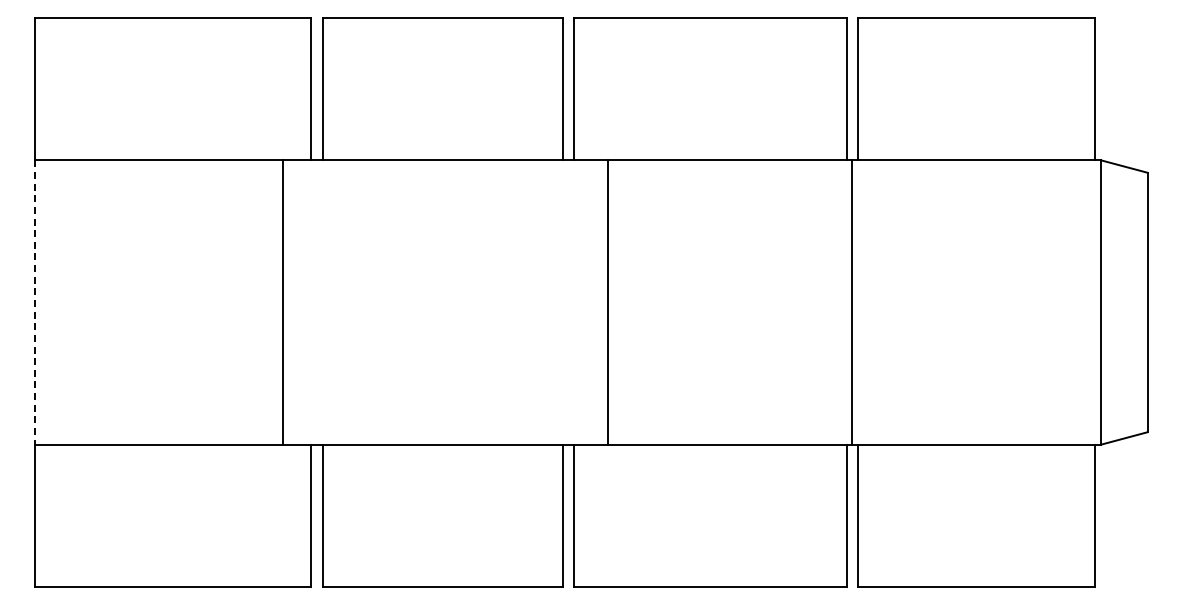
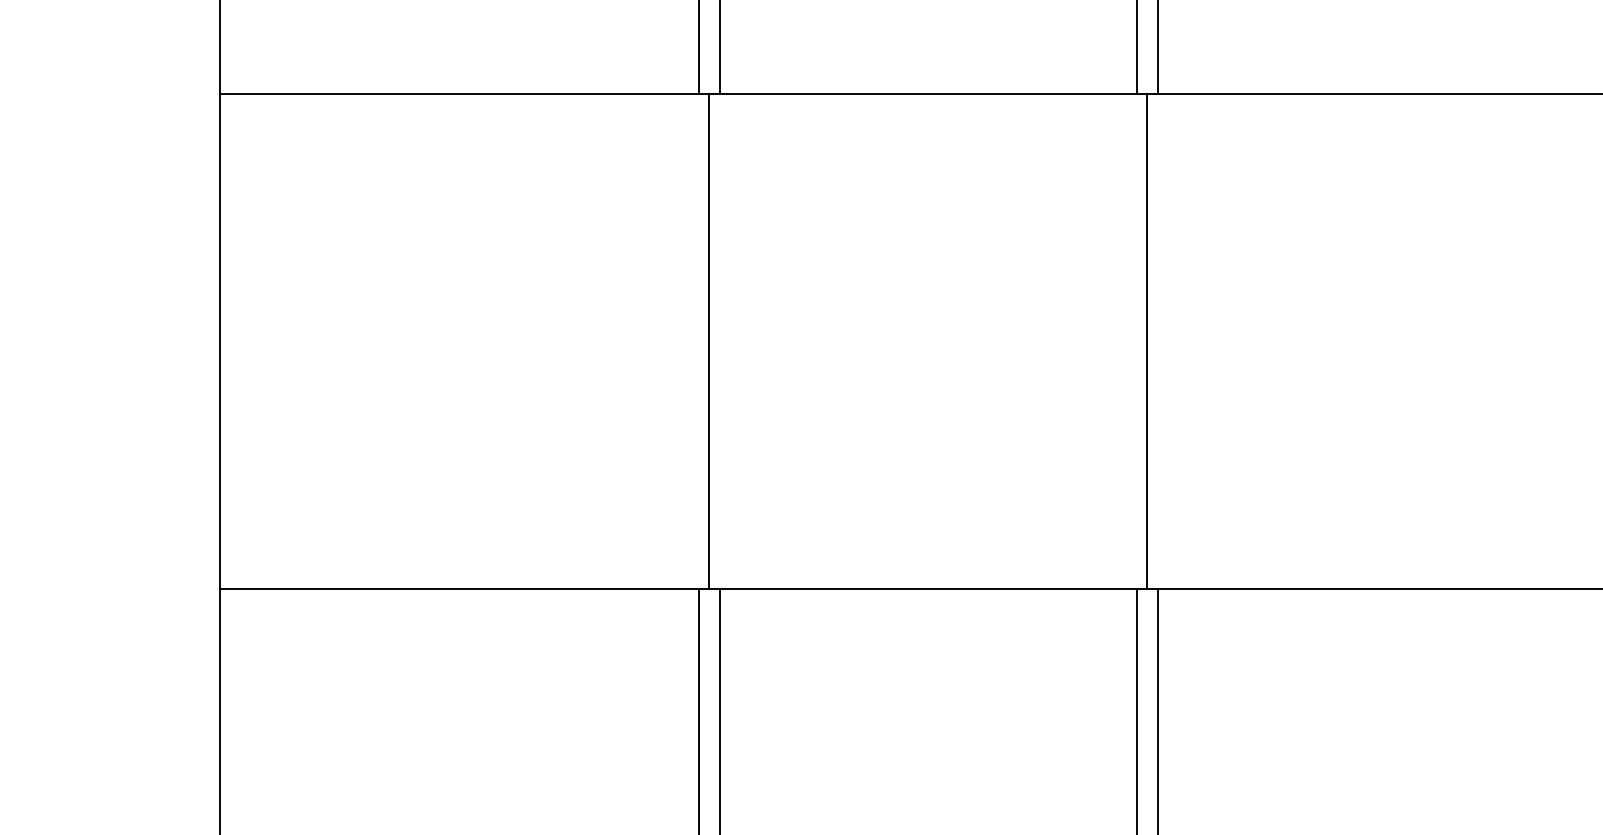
line: (282, 302) -> (709, 341), moved
line: (608, 302) -> (1147, 341), moved
line: (35, 303) -> (220, 343), dashed -> solid

